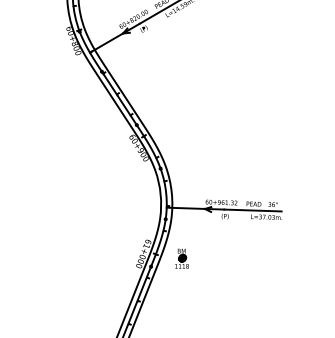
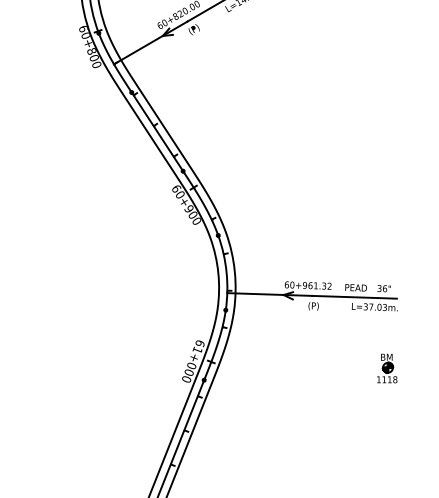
part: (181, 258) -> (386, 368), moved

